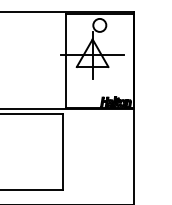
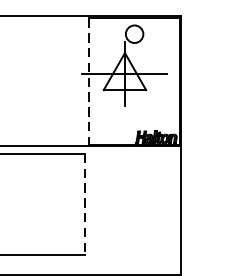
line: (65, 61) -> (88, 82), solid -> dashed
line: (62, 151) -> (84, 203), solid -> dashed

